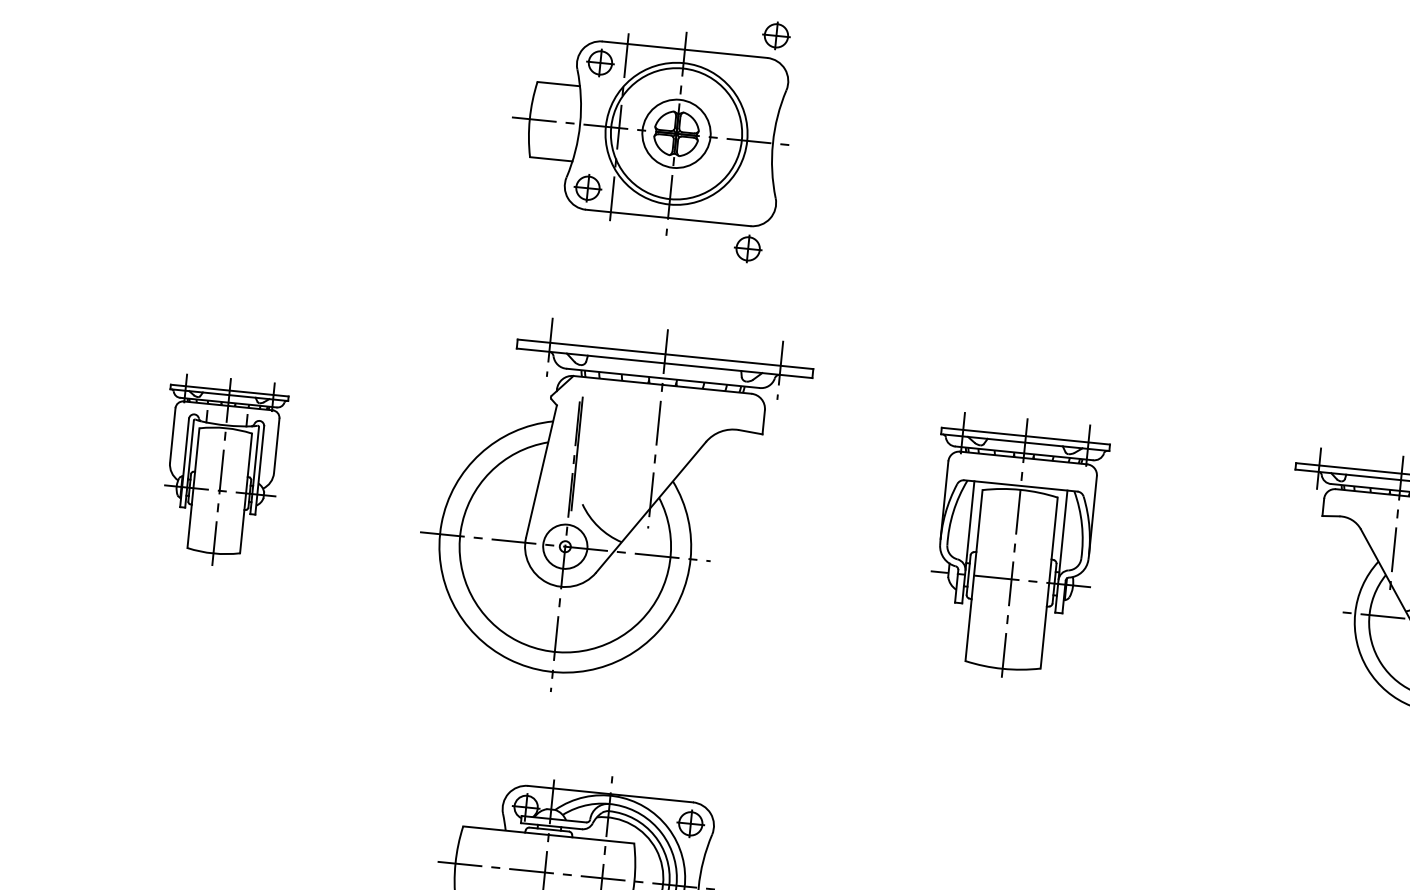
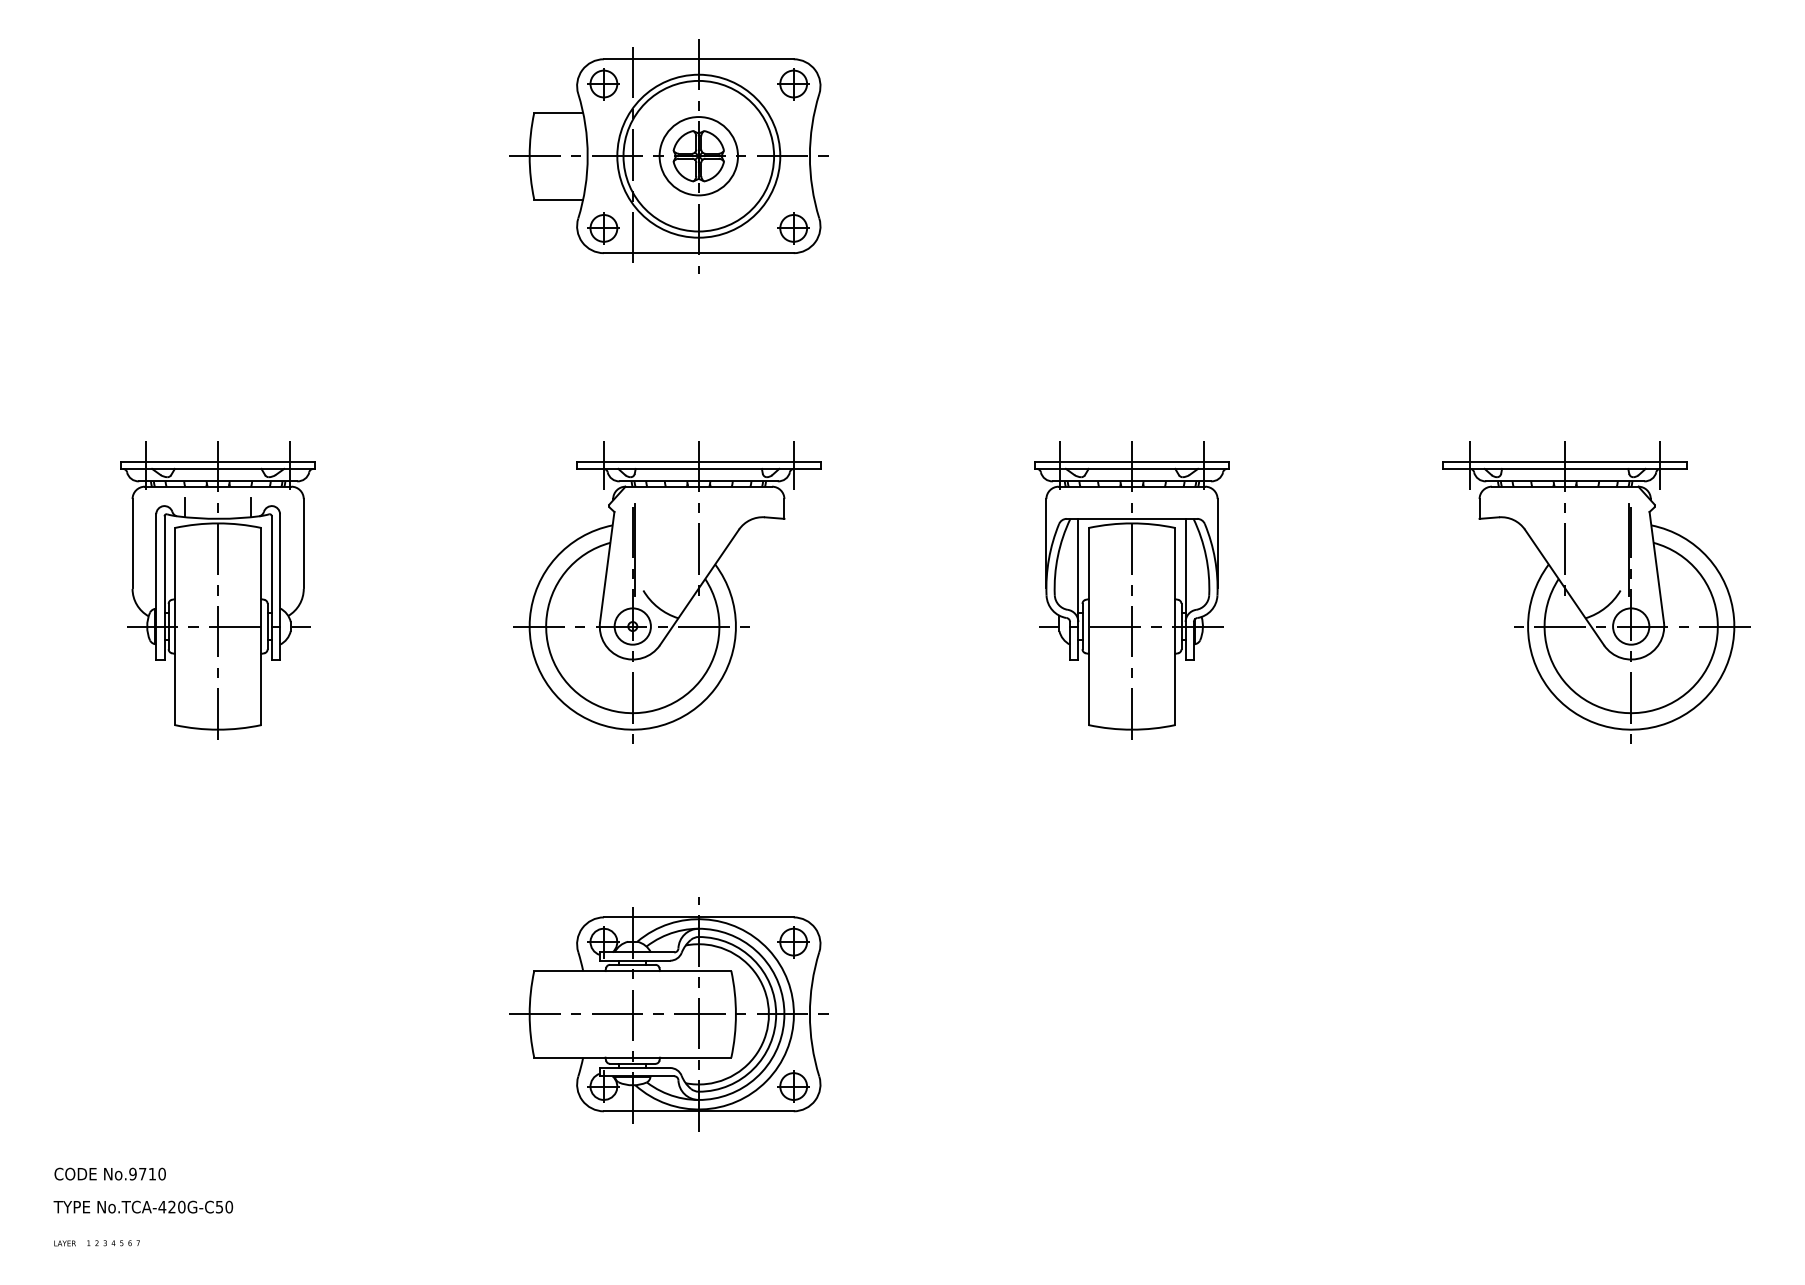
part: (776, 36) -> (793, 84), moved
part: (748, 248) -> (793, 228), moved
part: (221, 468) -> (217, 590), size x1.43
part: (611, 509) -> (667, 592), size x0.71

